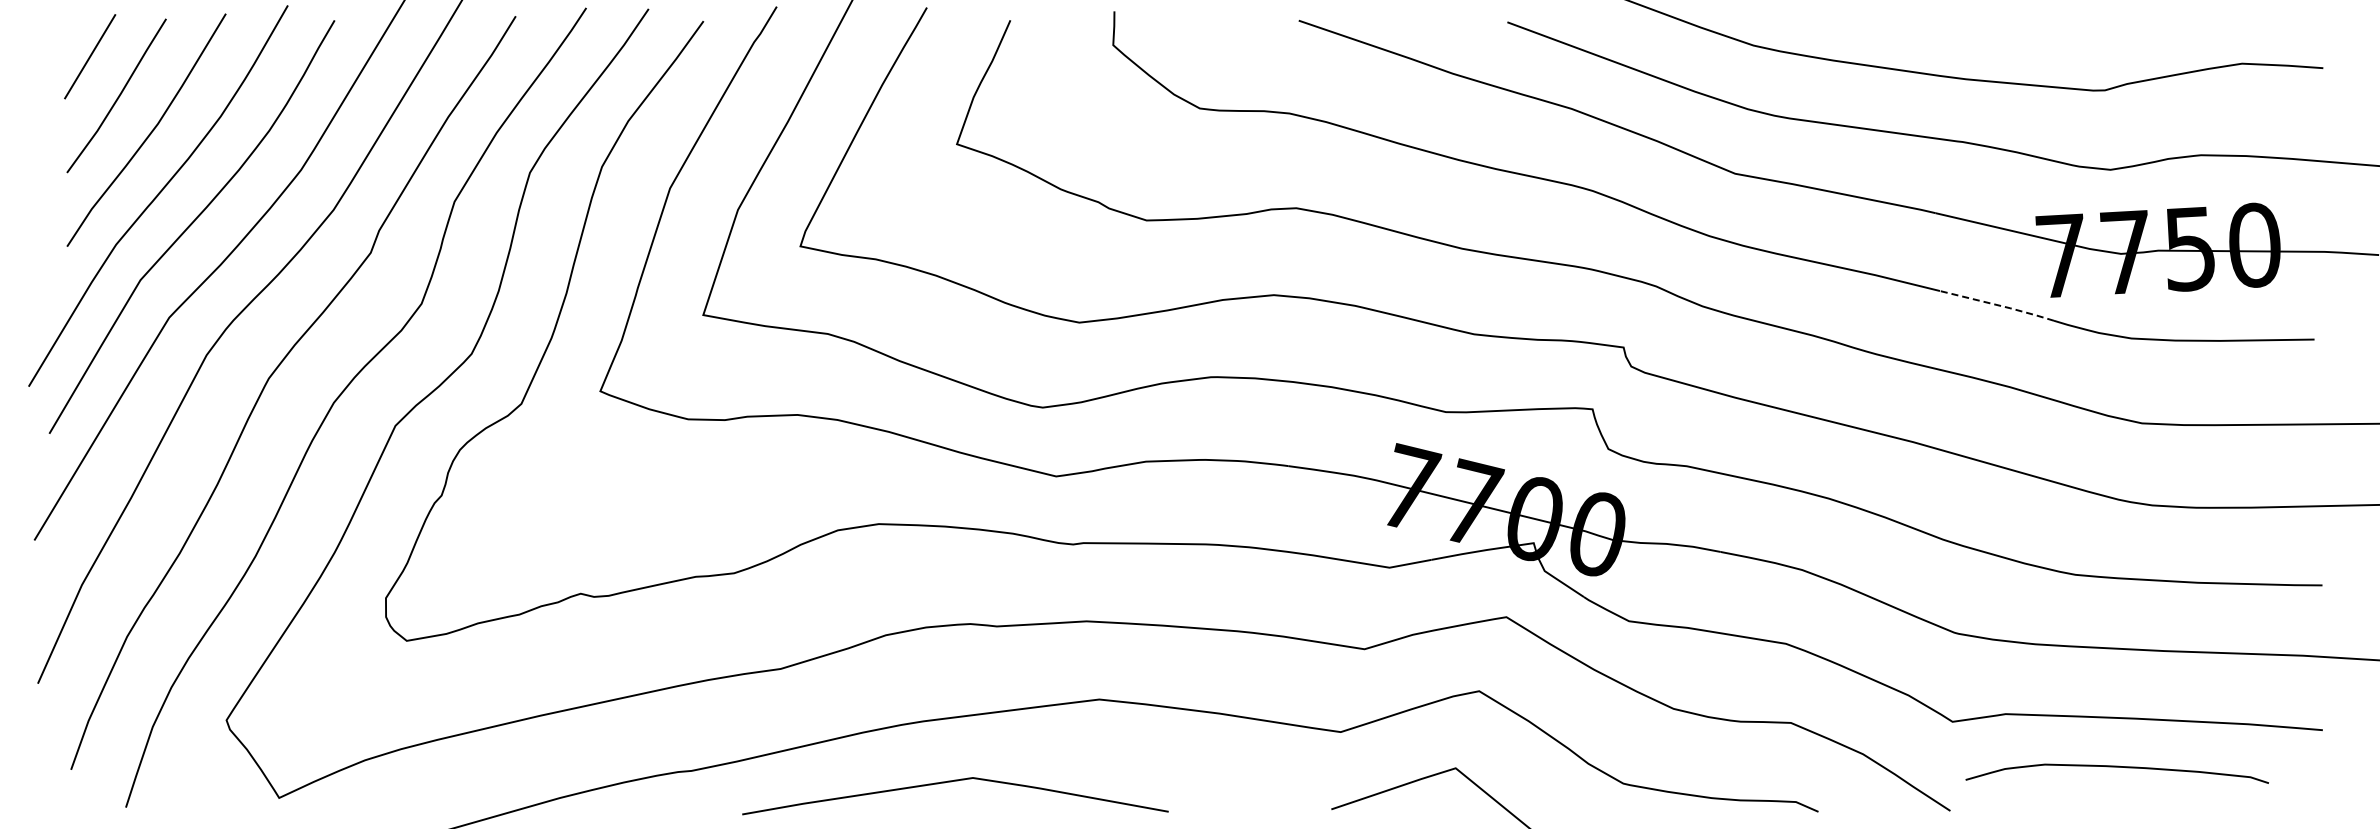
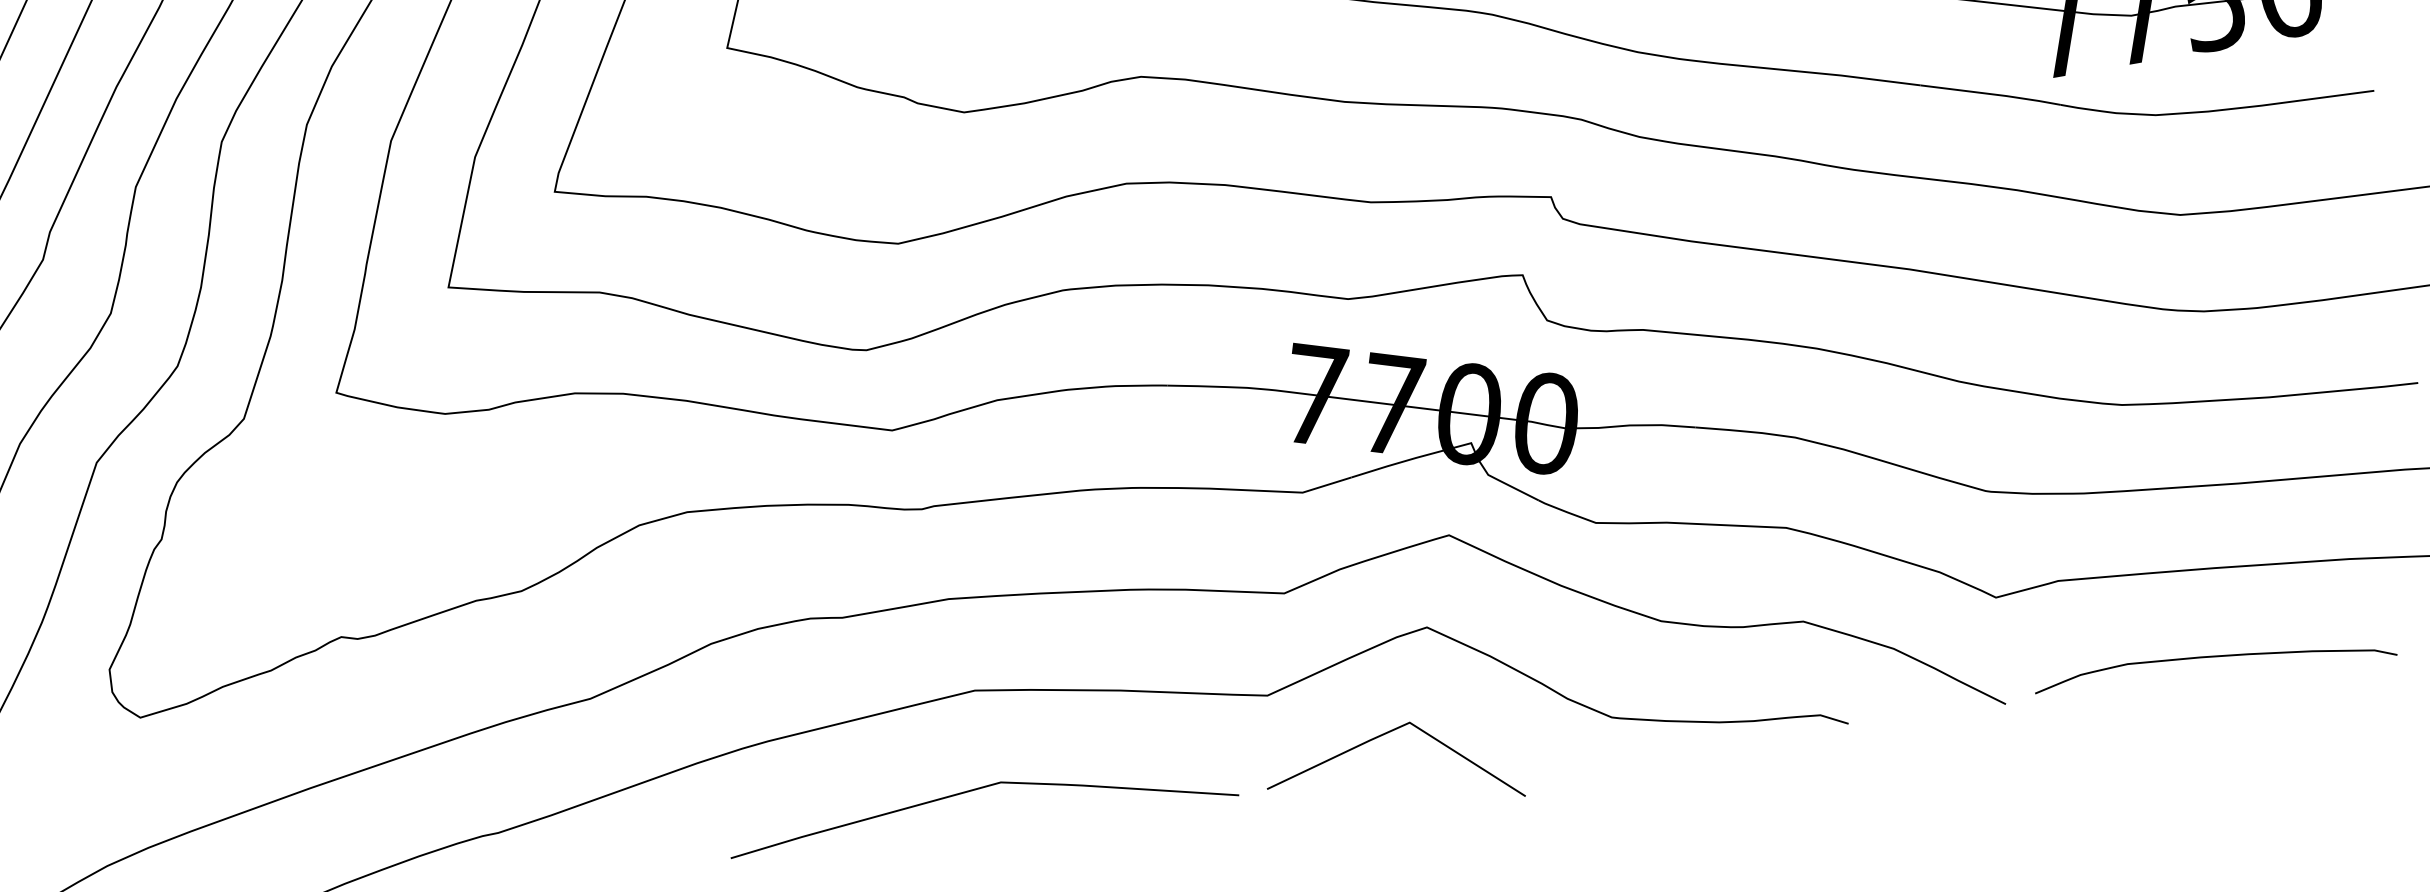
line: (1998, 305) -> (1992, 94), dashed -> solid
curve: (2116, 767) -> (2213, 657), moved
curve: (951, 782) -> (975, 790), moved

